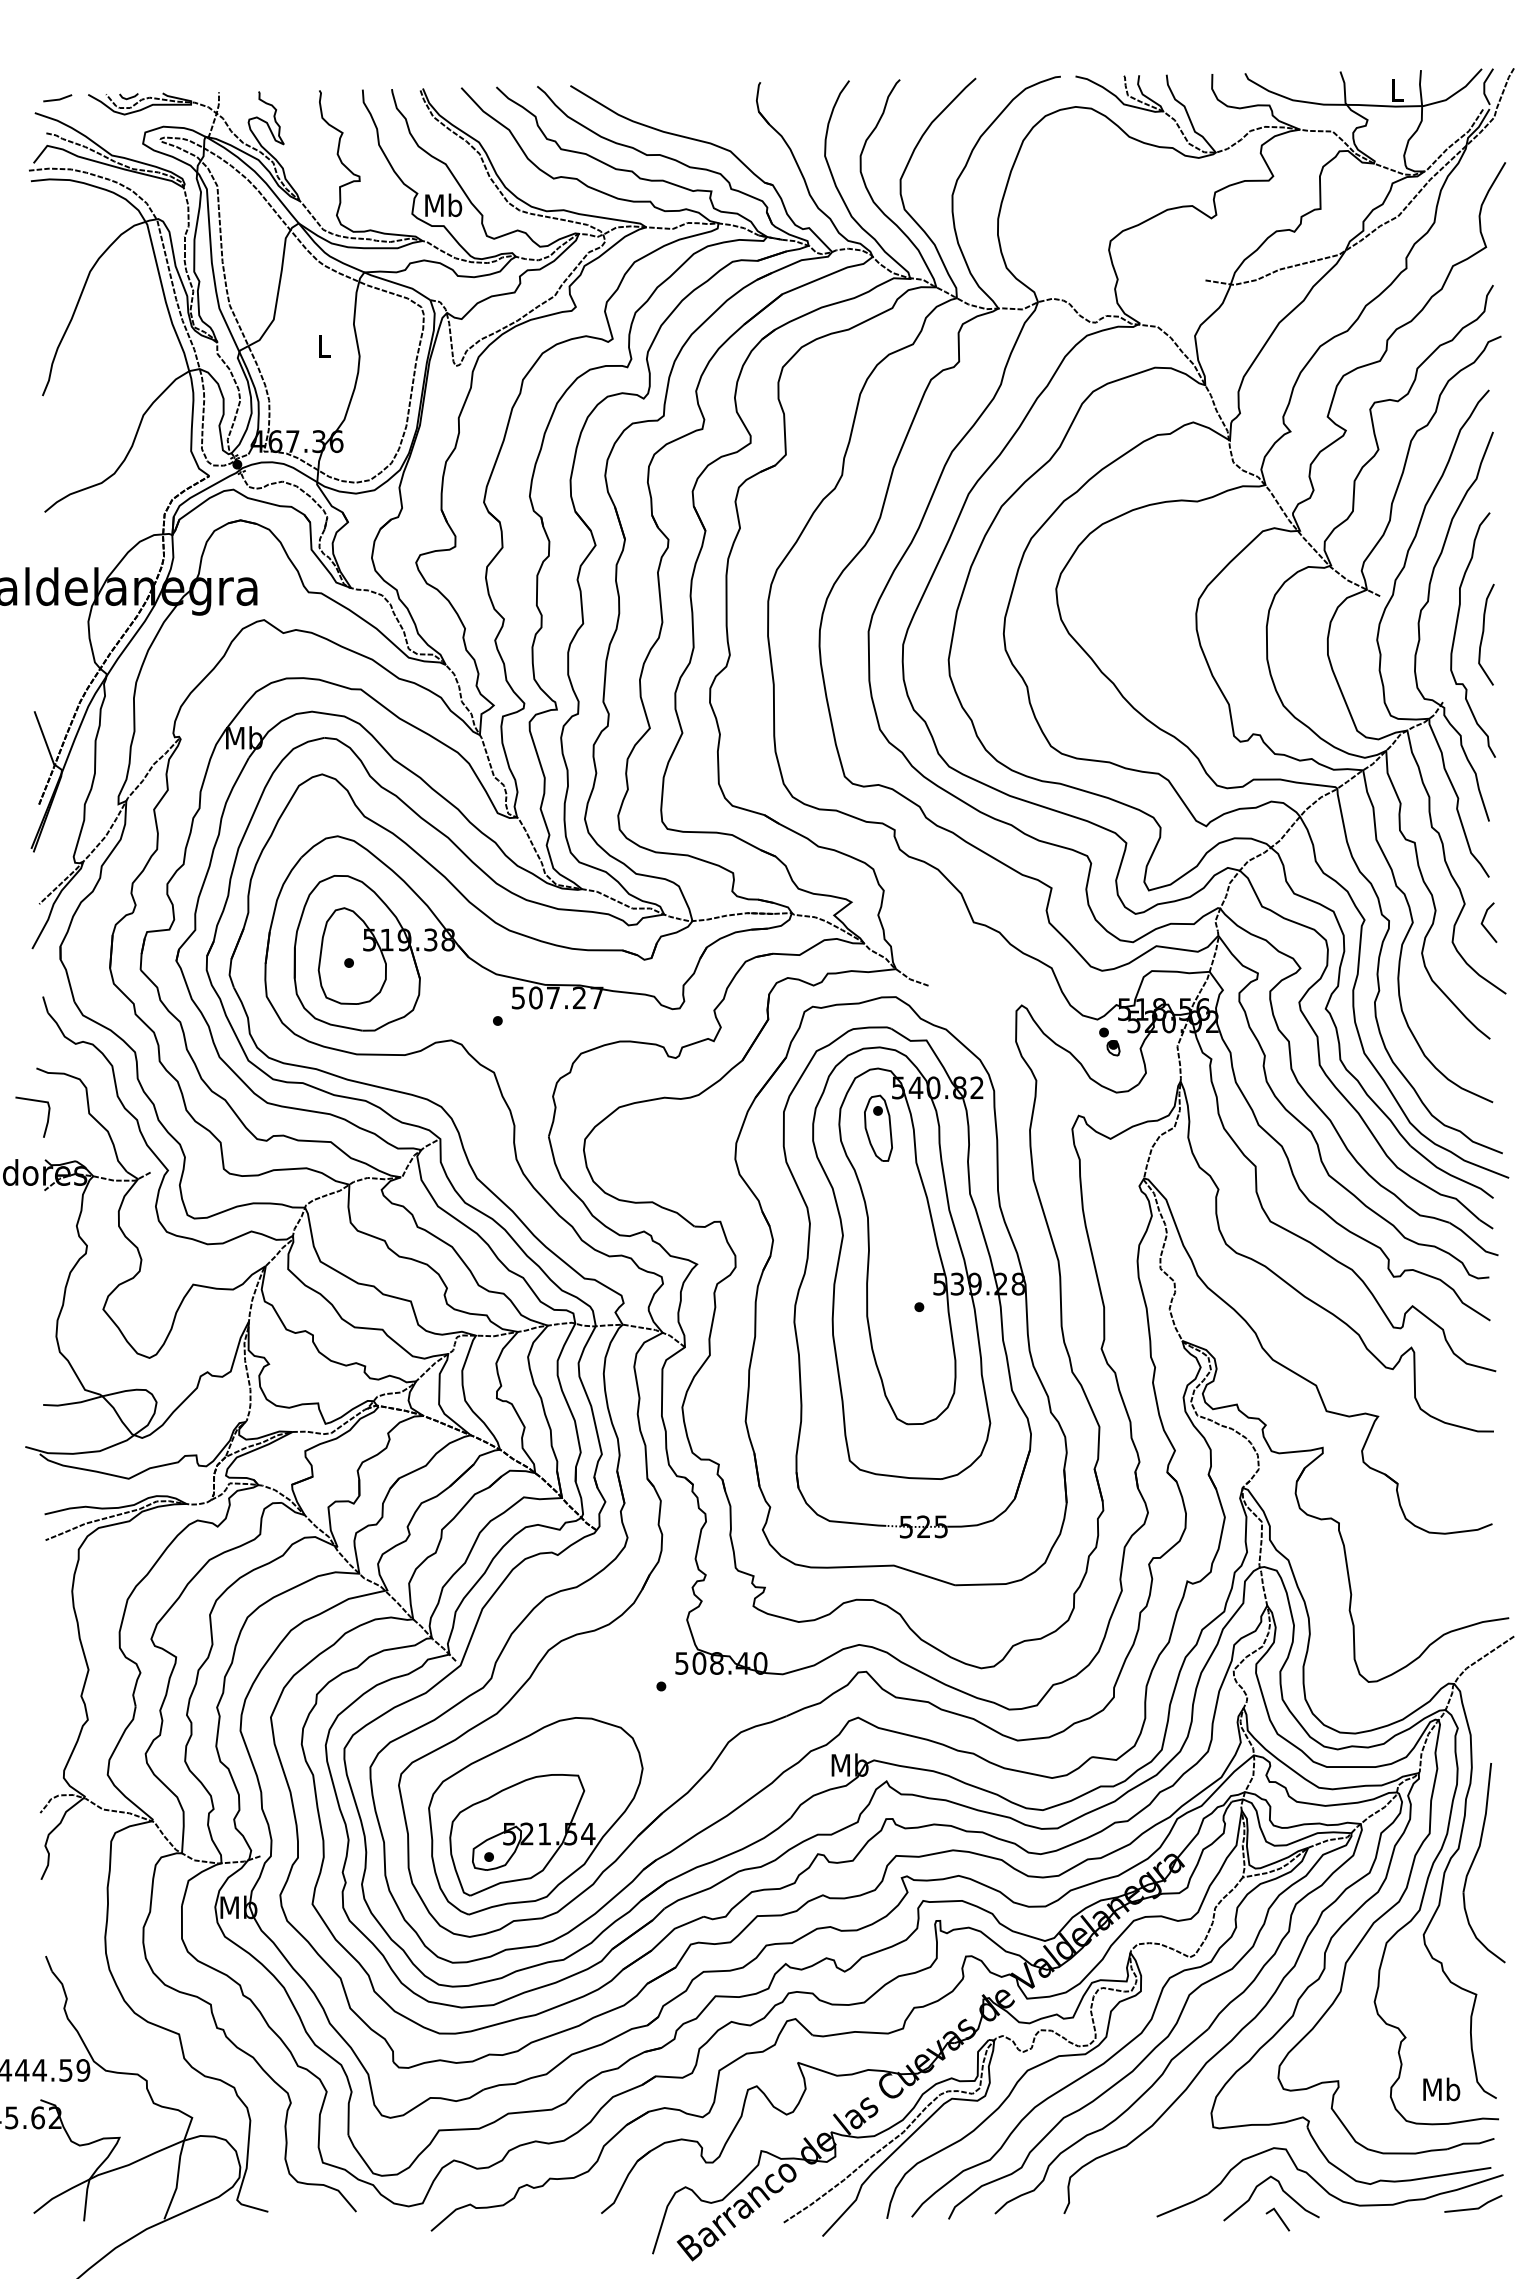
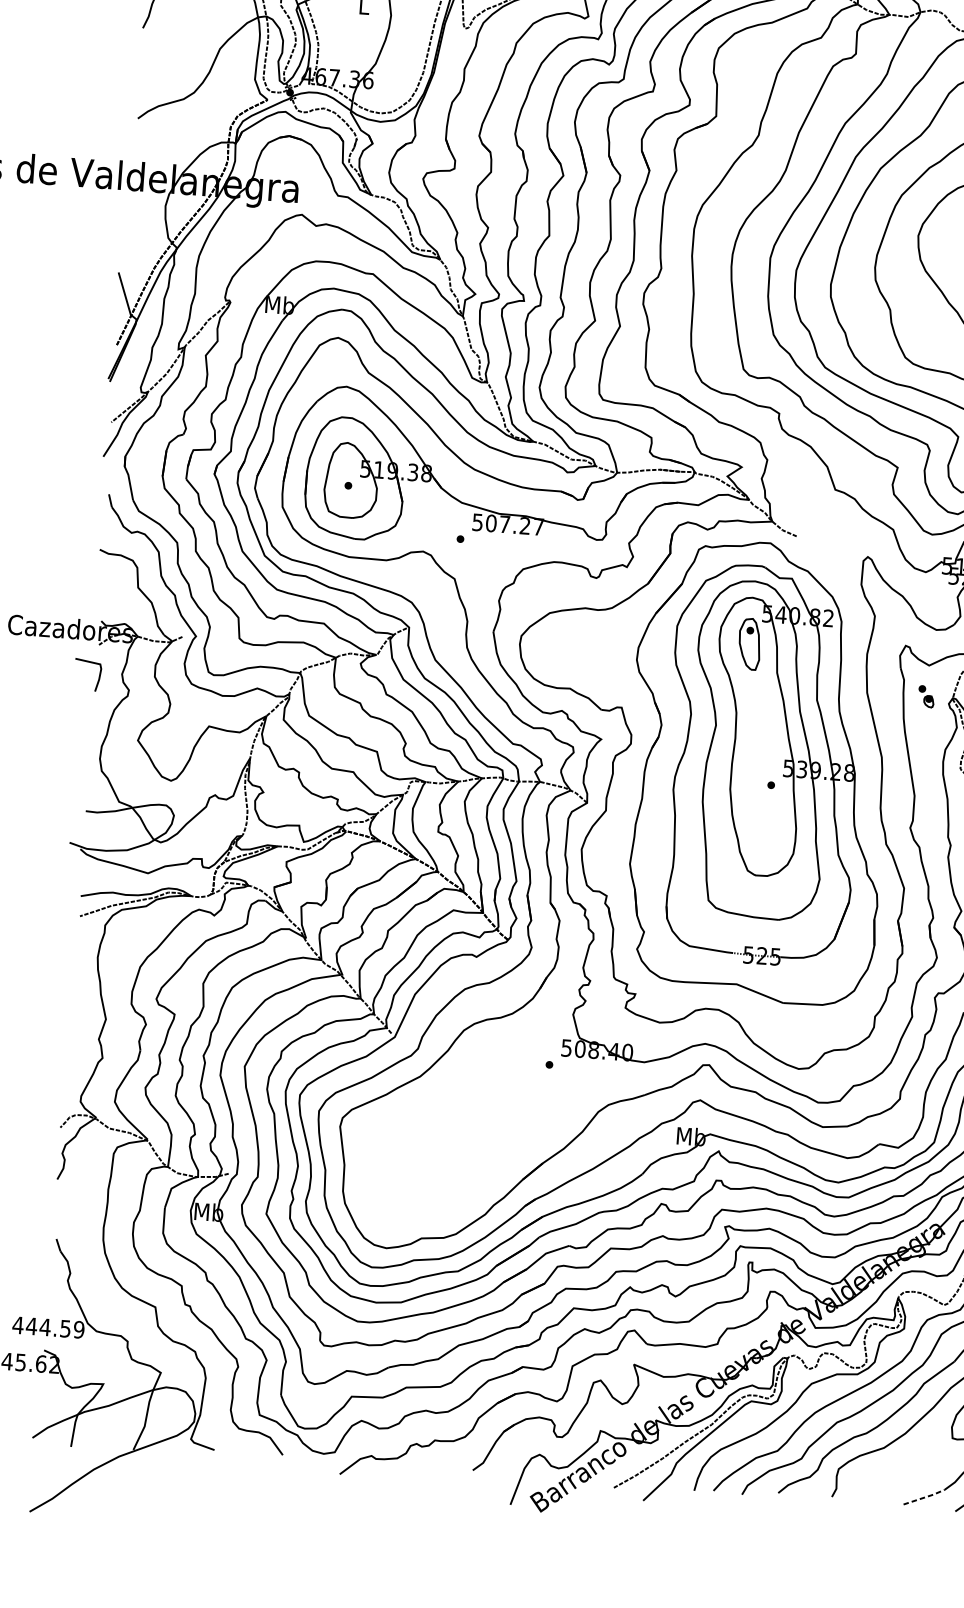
part: (1109, 1041) -> (926, 696), moved
line: (47, 1116) -> (99, 675), moved
part: (535, 1816) -> (444, 1158), removed
line: (1182, 2205) -> (924, 1497), solid -> dashed

